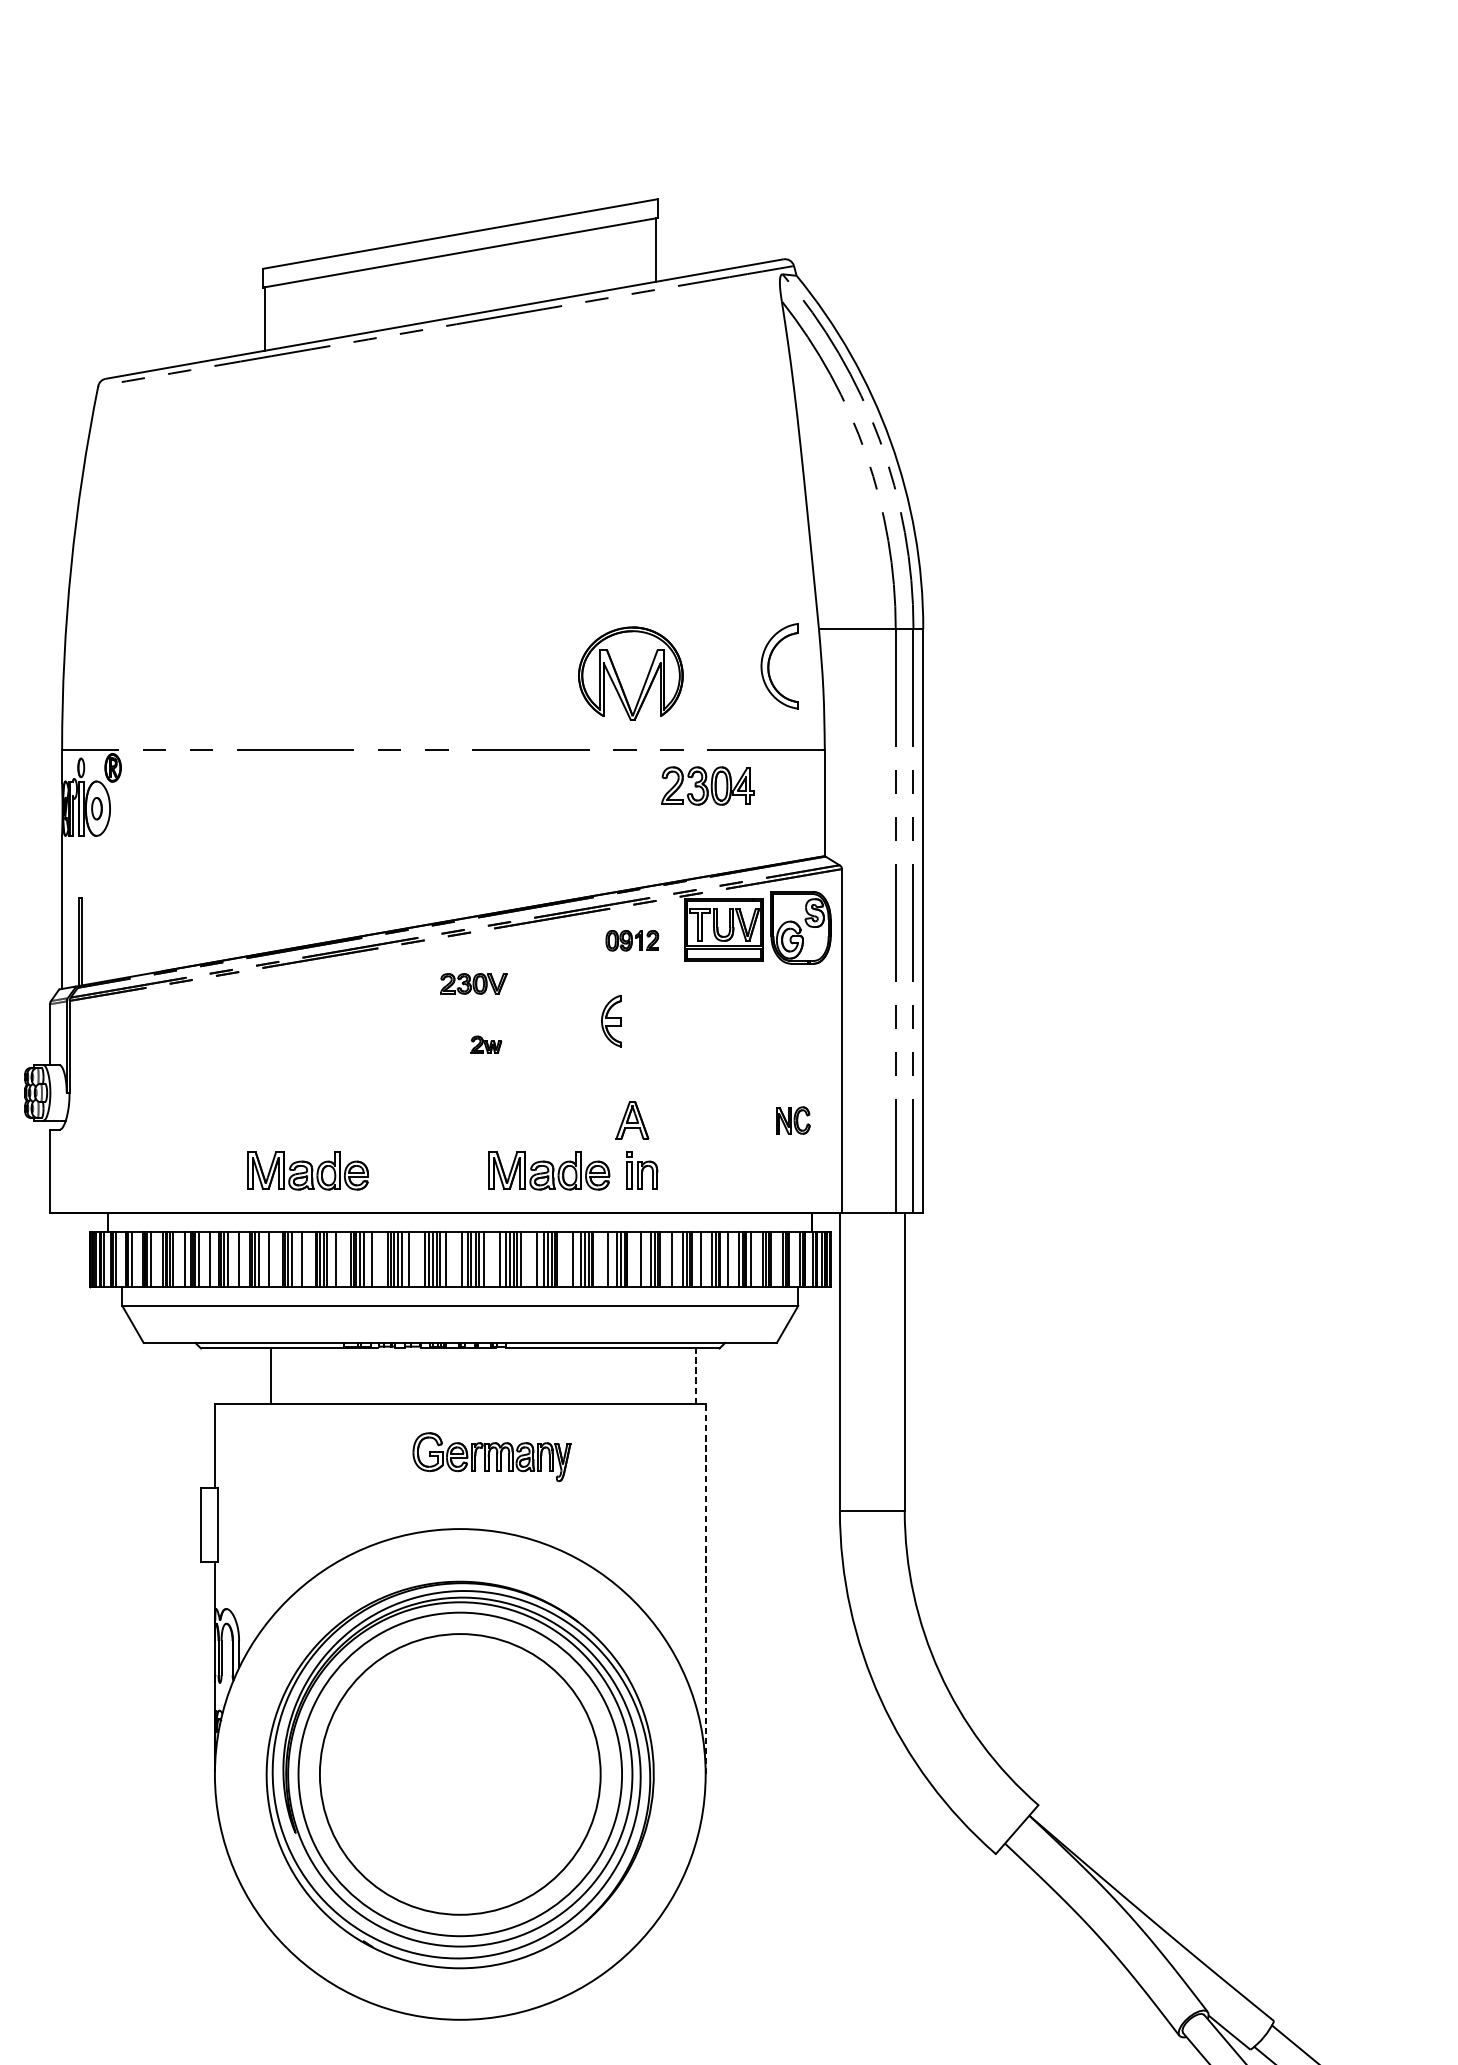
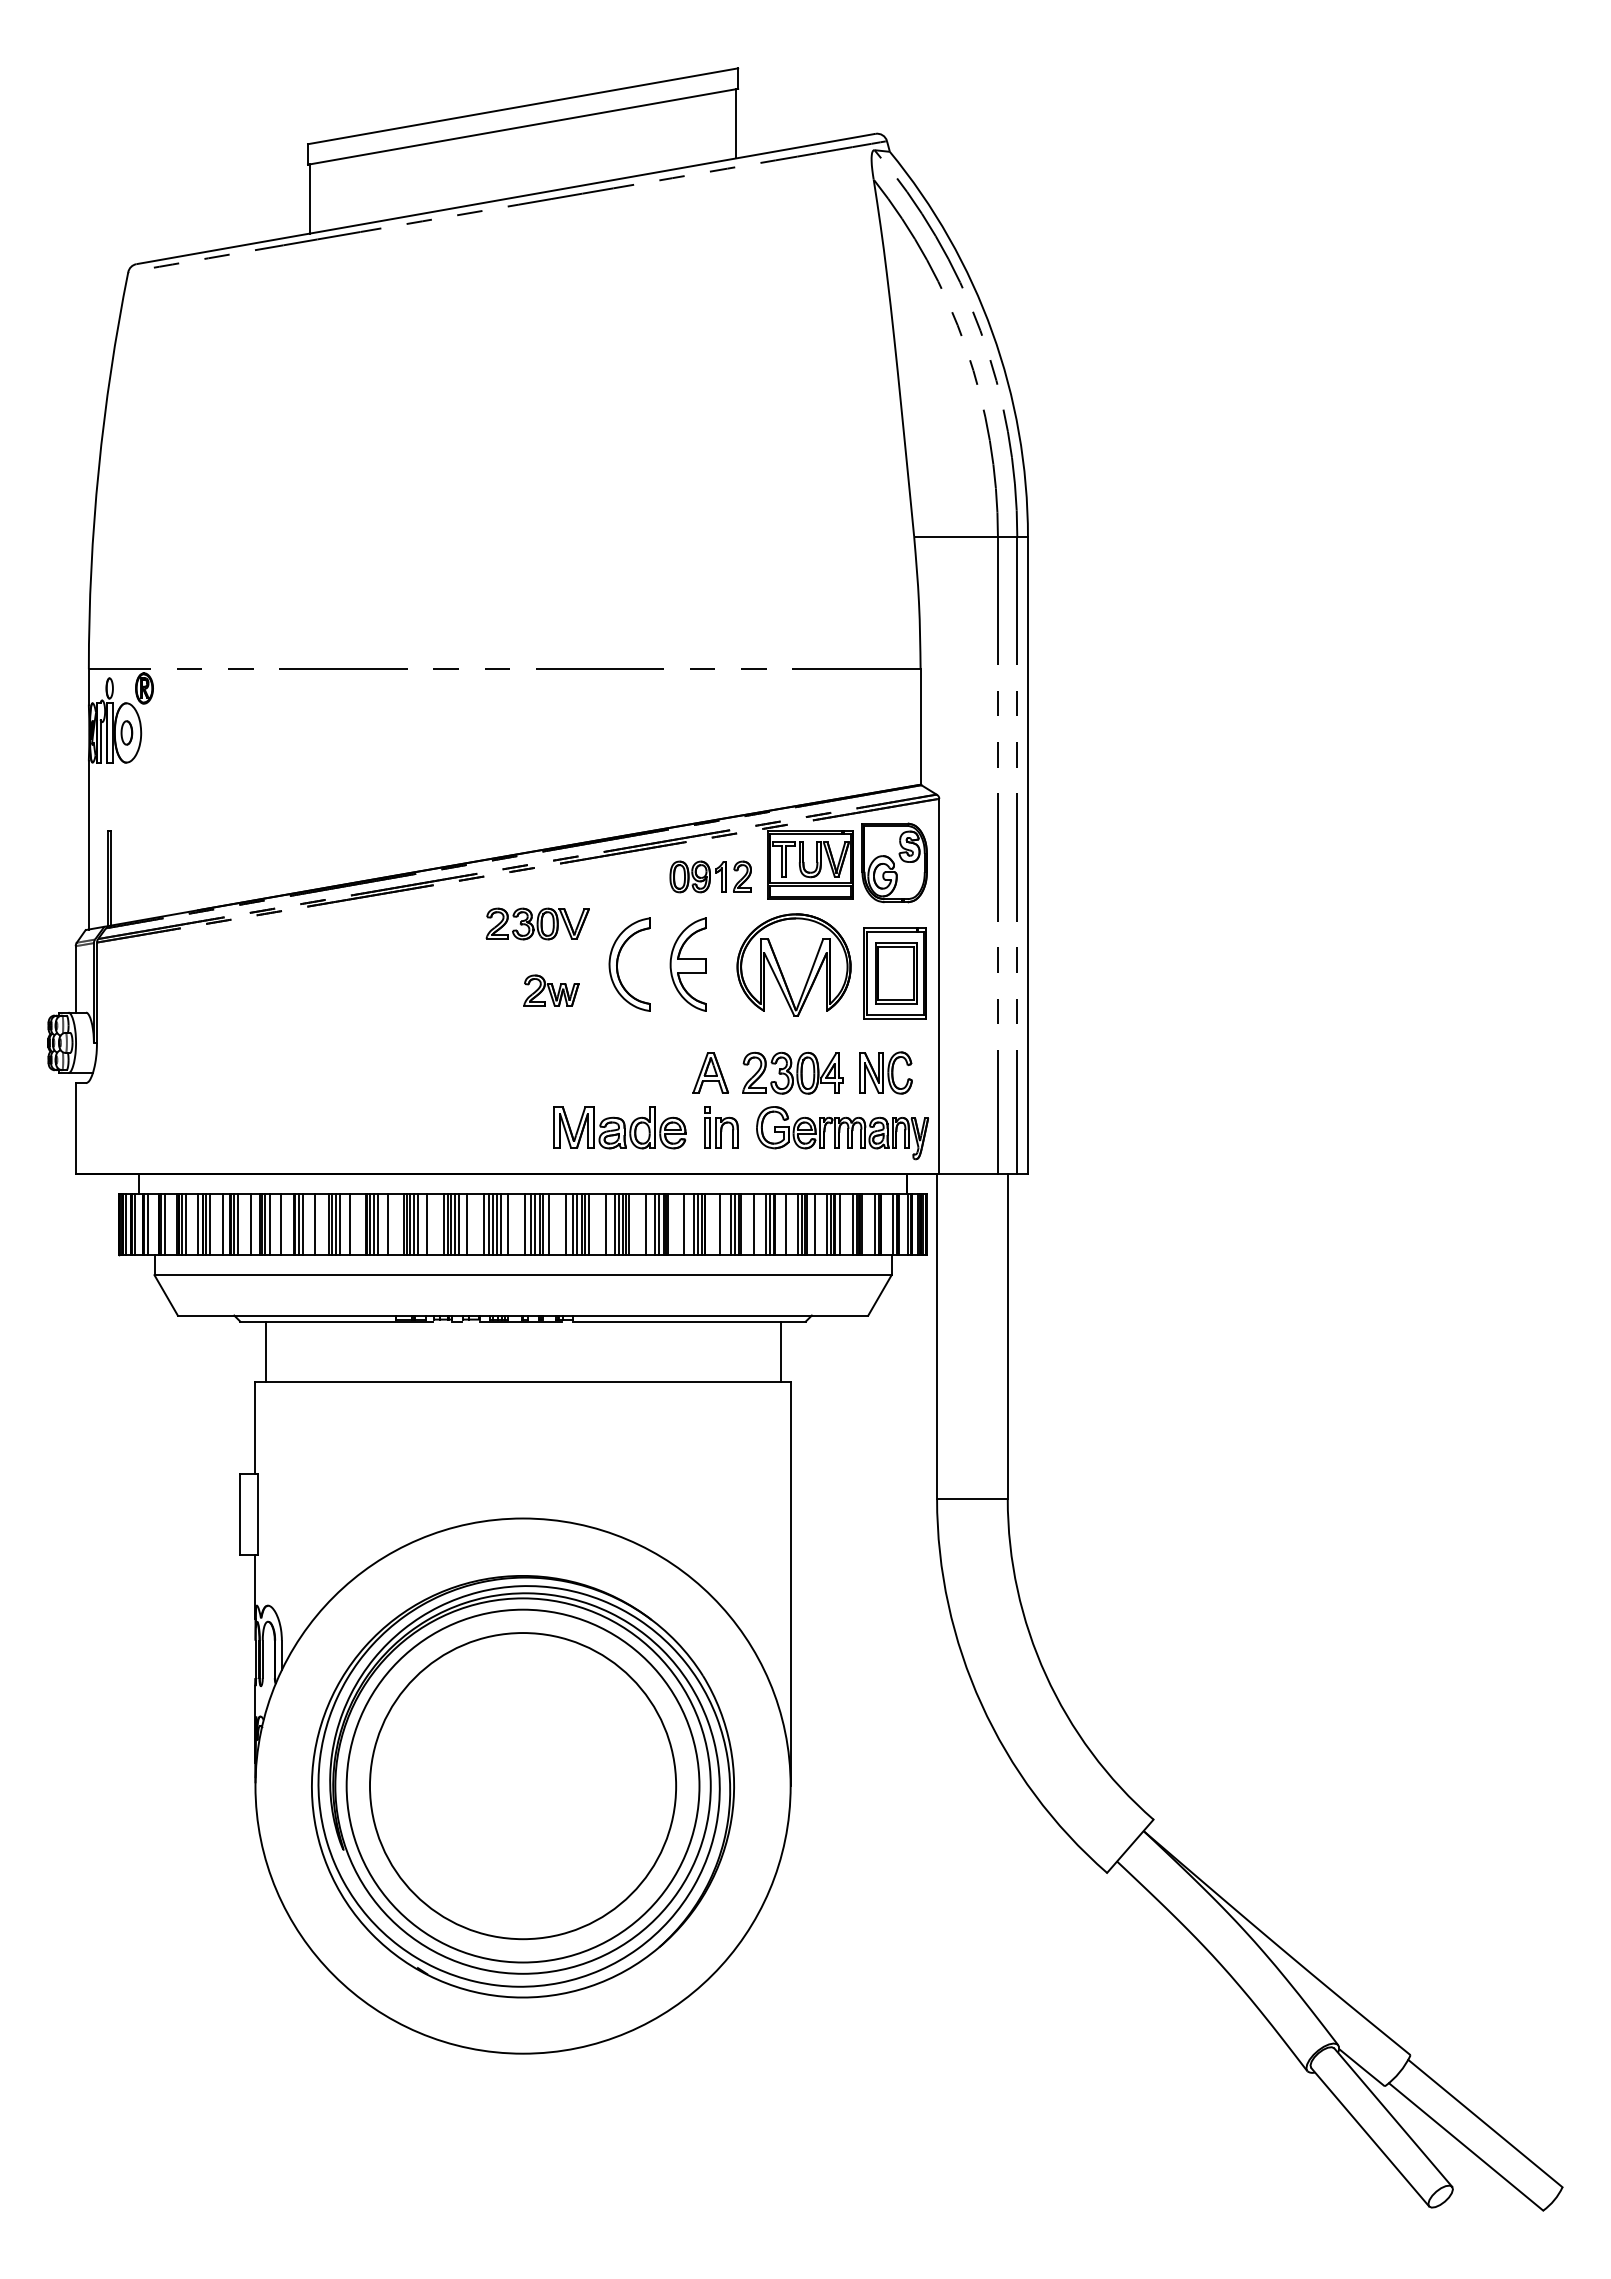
part: (769, 665) -> (618, 963), moved
part: (630, 673) -> (793, 964), moved
part: (707, 785) -> (792, 1072), moved
part: (632, 940) -> (710, 876), size x1.43
part: (473, 983) -> (537, 923), size x1.43
part: (611, 1021) -> (687, 964), size x1.67
part: (800, 1029) -> (894, 973), added
part: (486, 1044) -> (551, 990), size x1.67
part: (792, 1120) -> (885, 1072), size x1.43
part: (307, 1170) -> (356, 1127), removed
line: (270, 1375) -> (265, 1351), moved
line: (696, 1375) -> (780, 1351), dashed -> solid
part: (491, 1457) -> (842, 1133), moved
line: (705, 1589) -> (790, 1584), dashed -> solid

